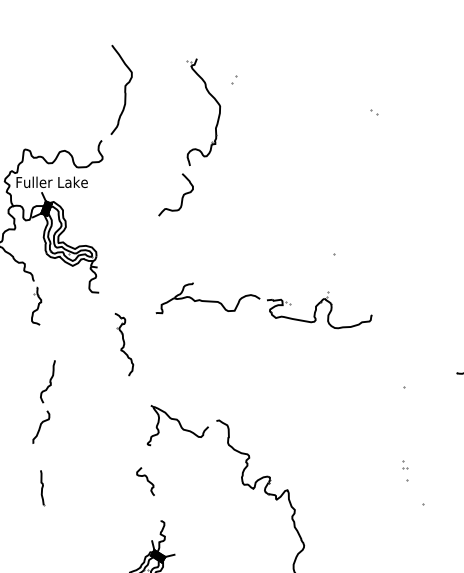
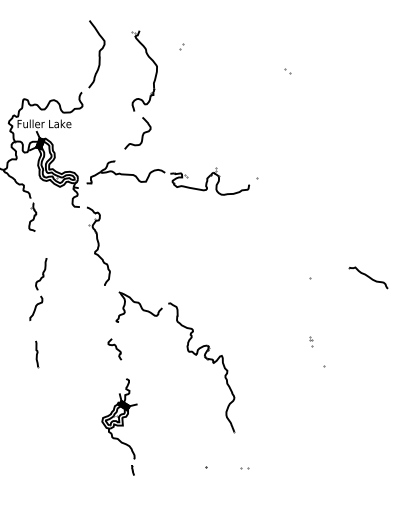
part: (218, 114) -> (155, 72), moved
part: (264, 305) -> (168, 177), moved
part: (123, 343) -> (98, 245), size x1.67
part: (406, 471) -> (311, 341), size x0.62

